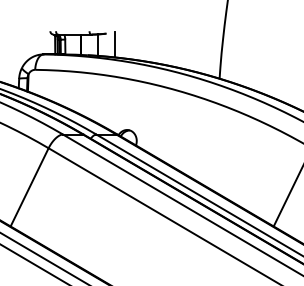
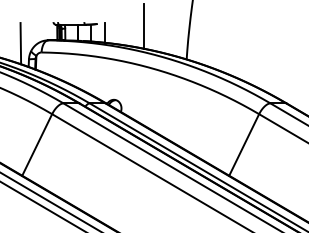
line: (165, 36) -> (144, 26), added
line: (8, 58) -> (20, 43), added

